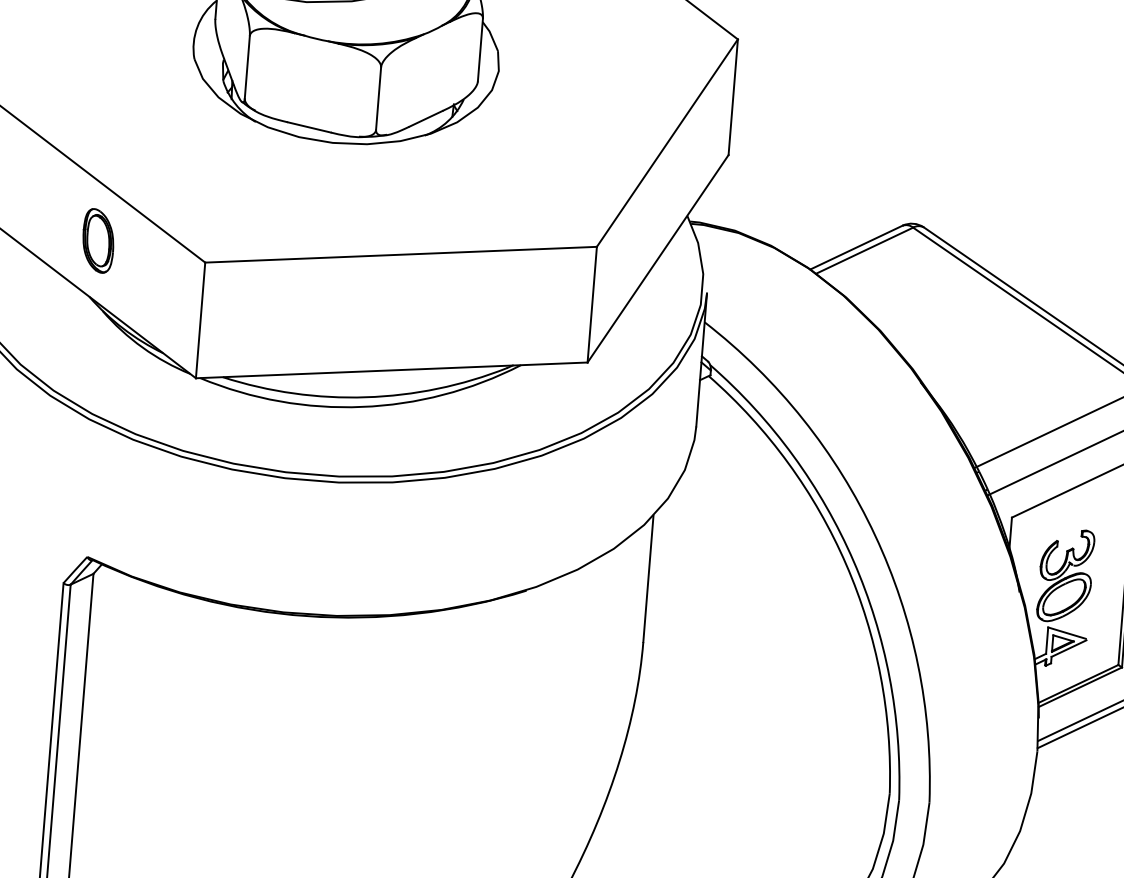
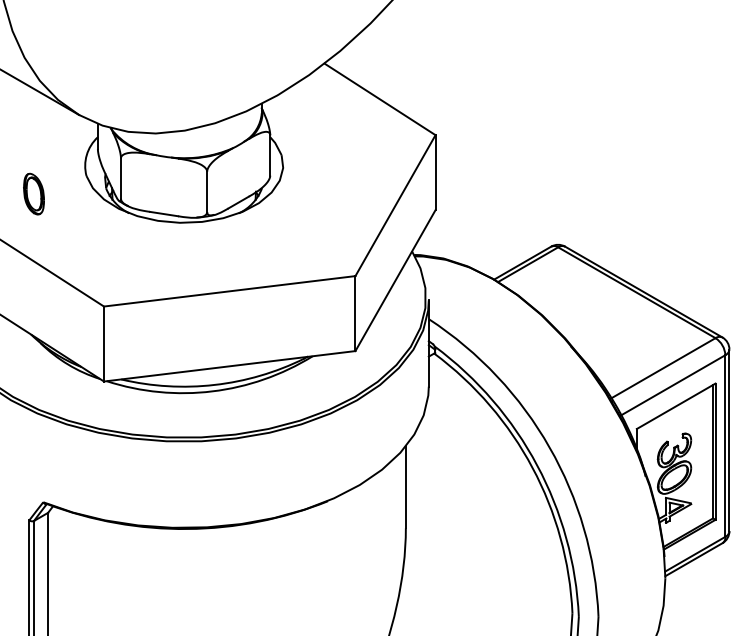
part: (97, 239) -> (33, 193), moved

